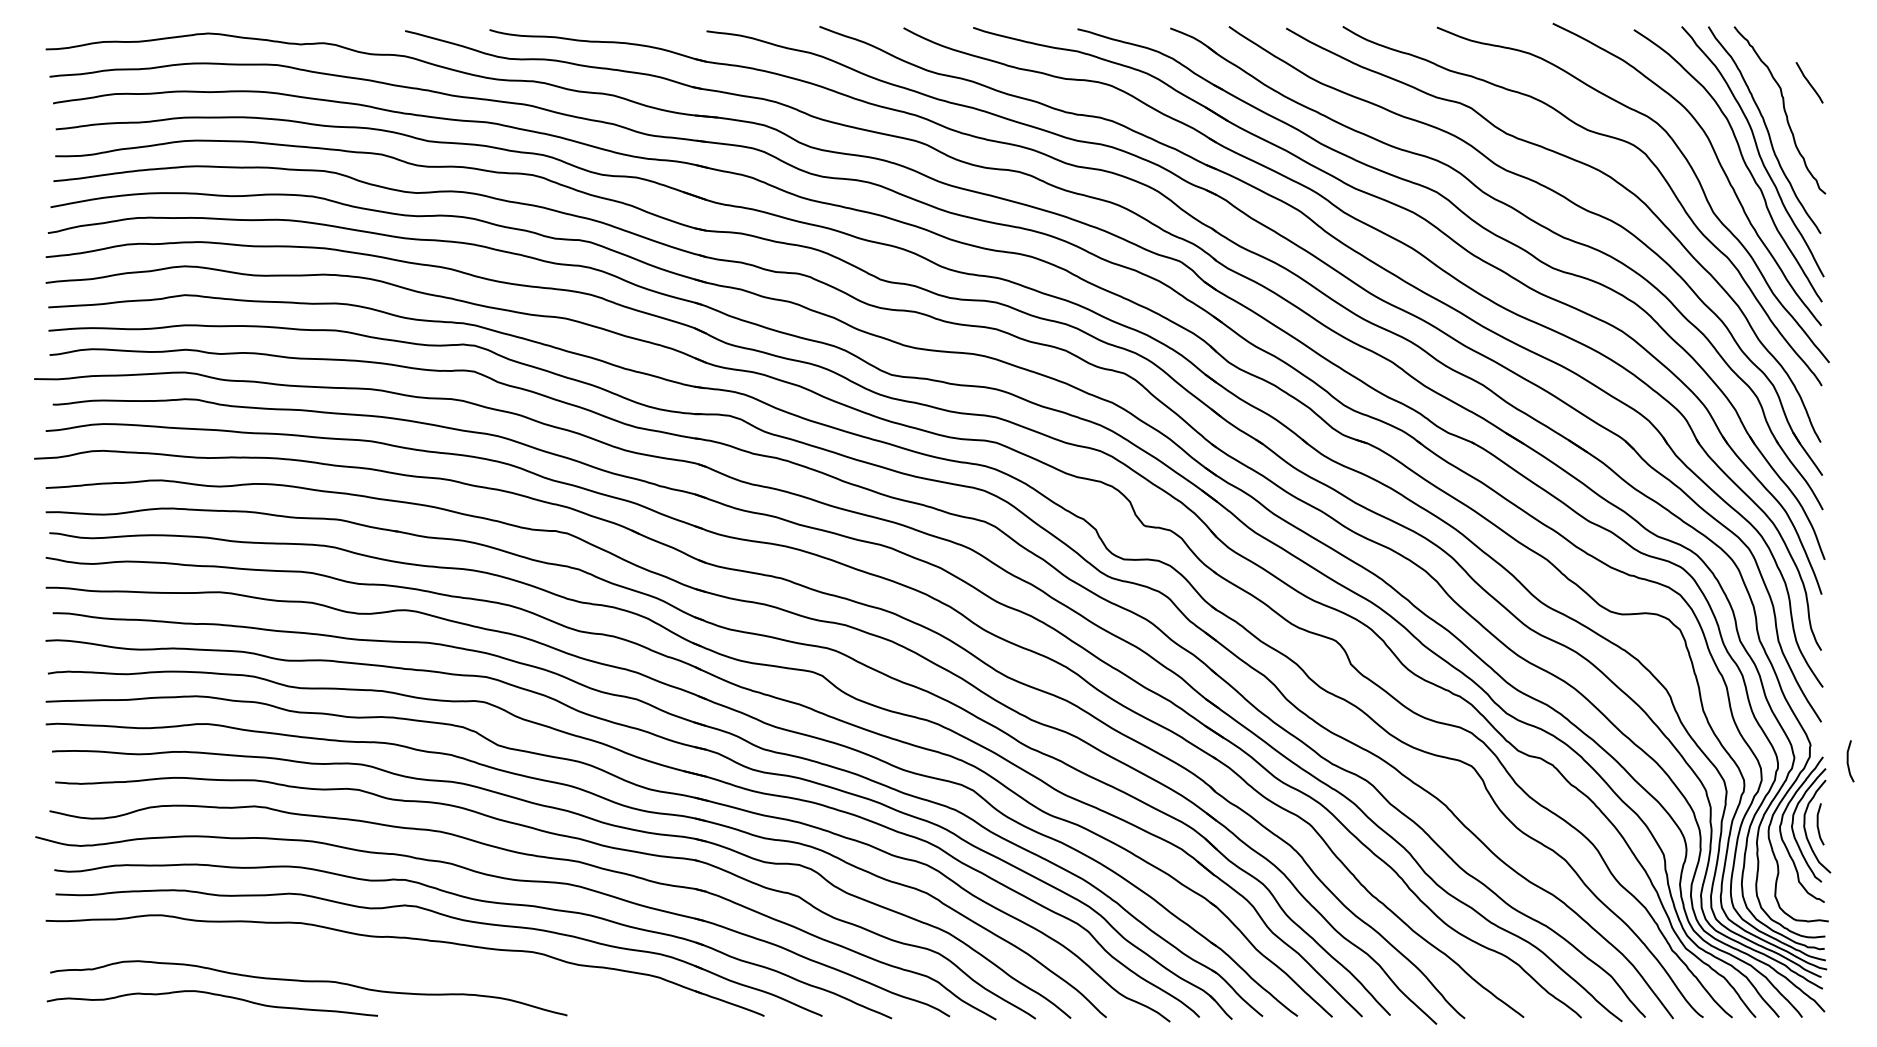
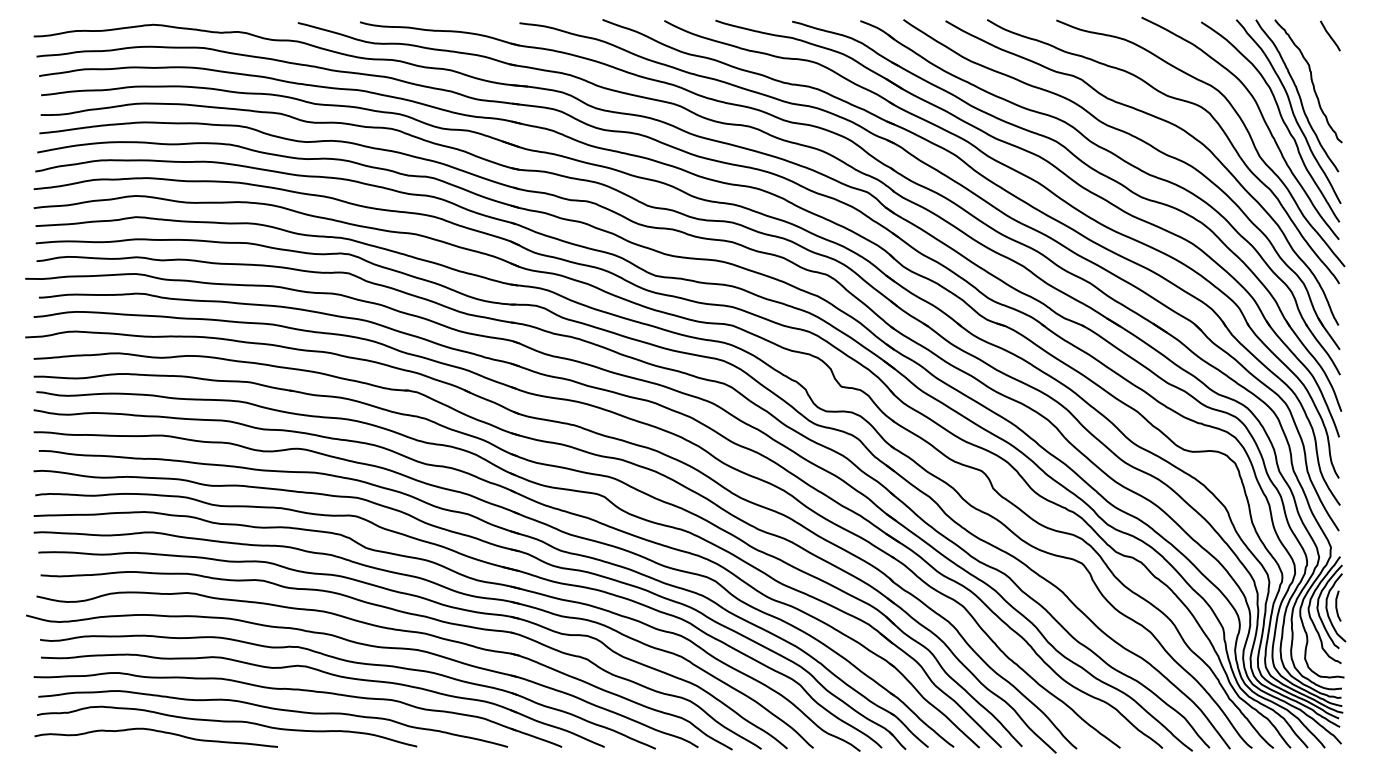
curve: (1809, 82) -> (1330, 35), moved
curve: (1848, 761) -> (1358, 559), removed
curve: (375, 965) -> (276, 709), added

